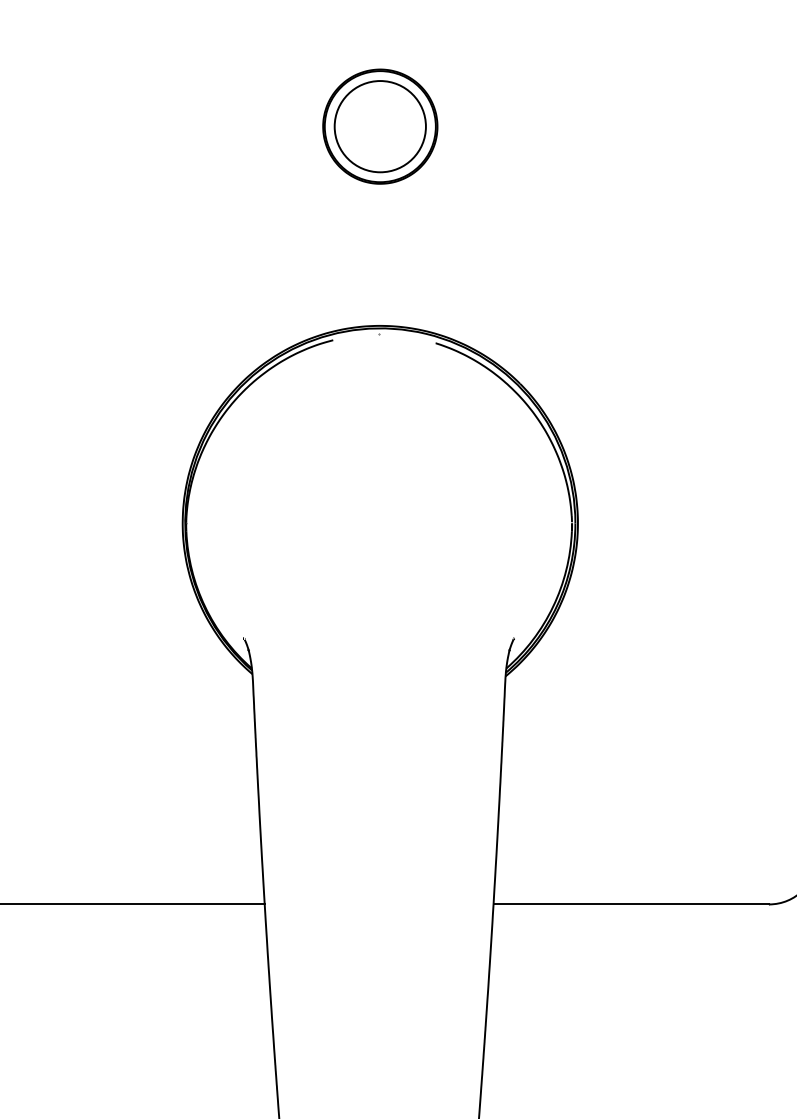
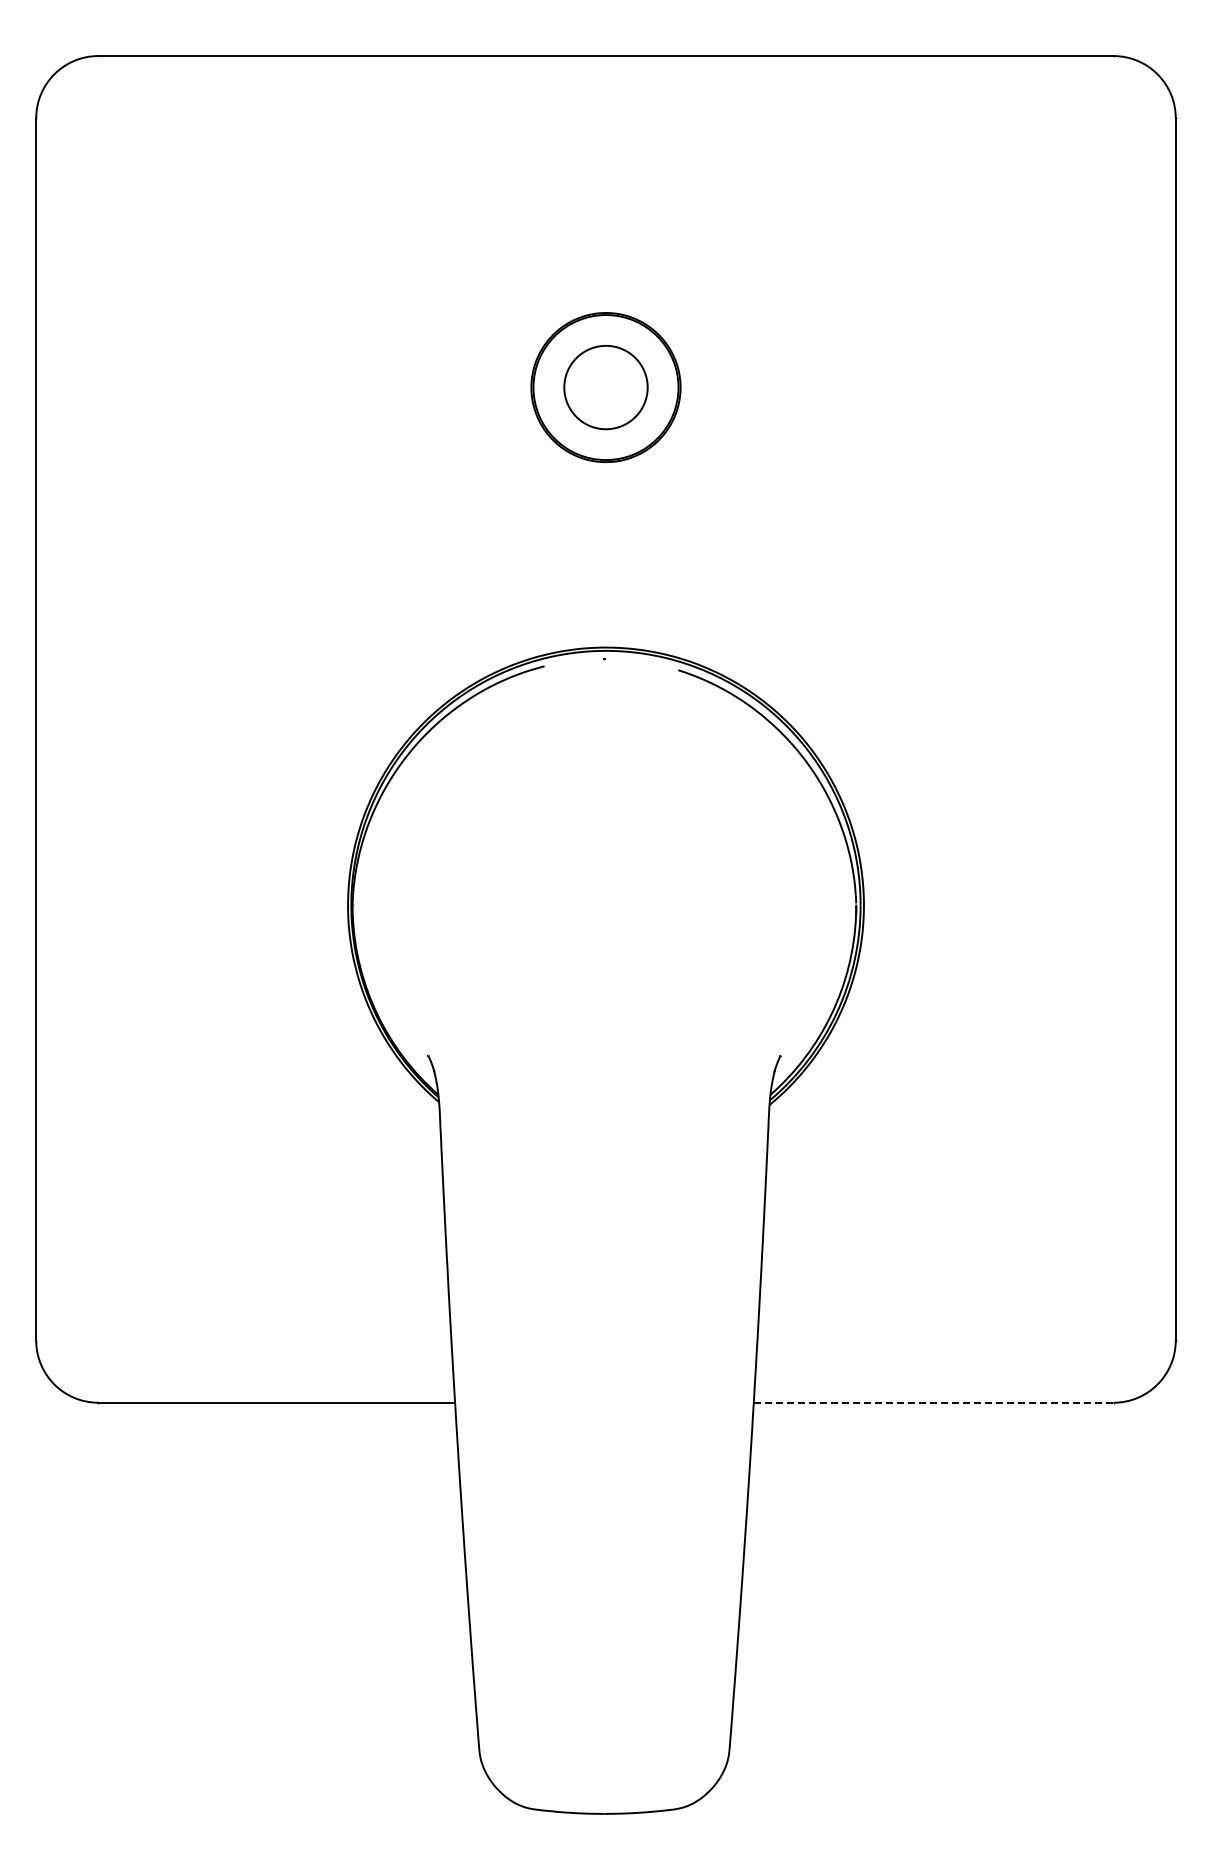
circle: (379, 126) -> (605, 387), size x0.7
line: (631, 904) -> (933, 1402), solid -> dashed

